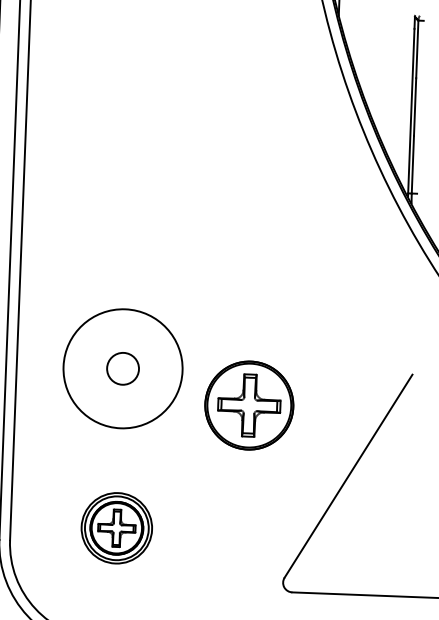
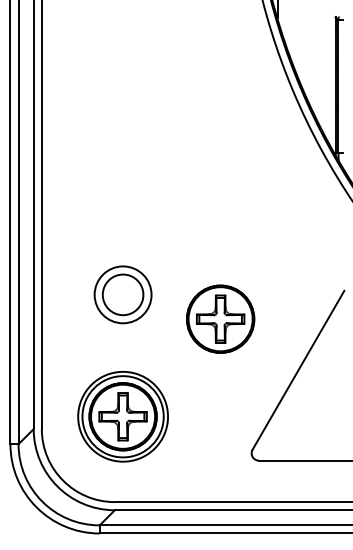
circle: (122, 368) -> (122, 294), size x0.62
circle: (122, 368) -> (122, 294), size x1.67
part: (116, 527) -> (122, 416), size x1.67

